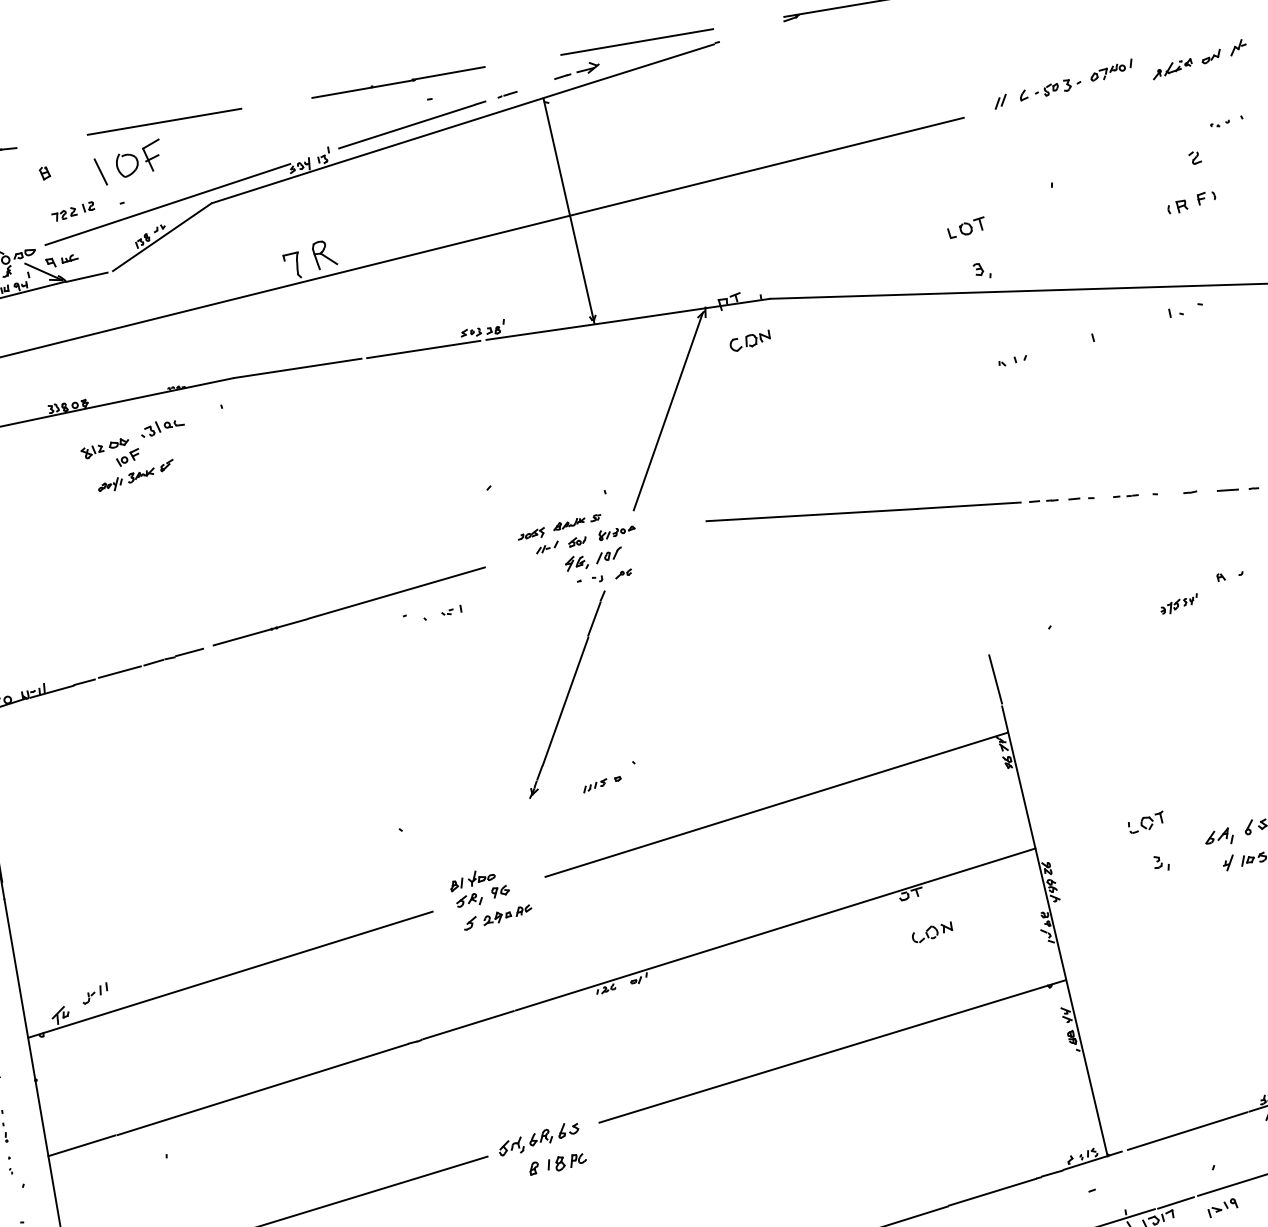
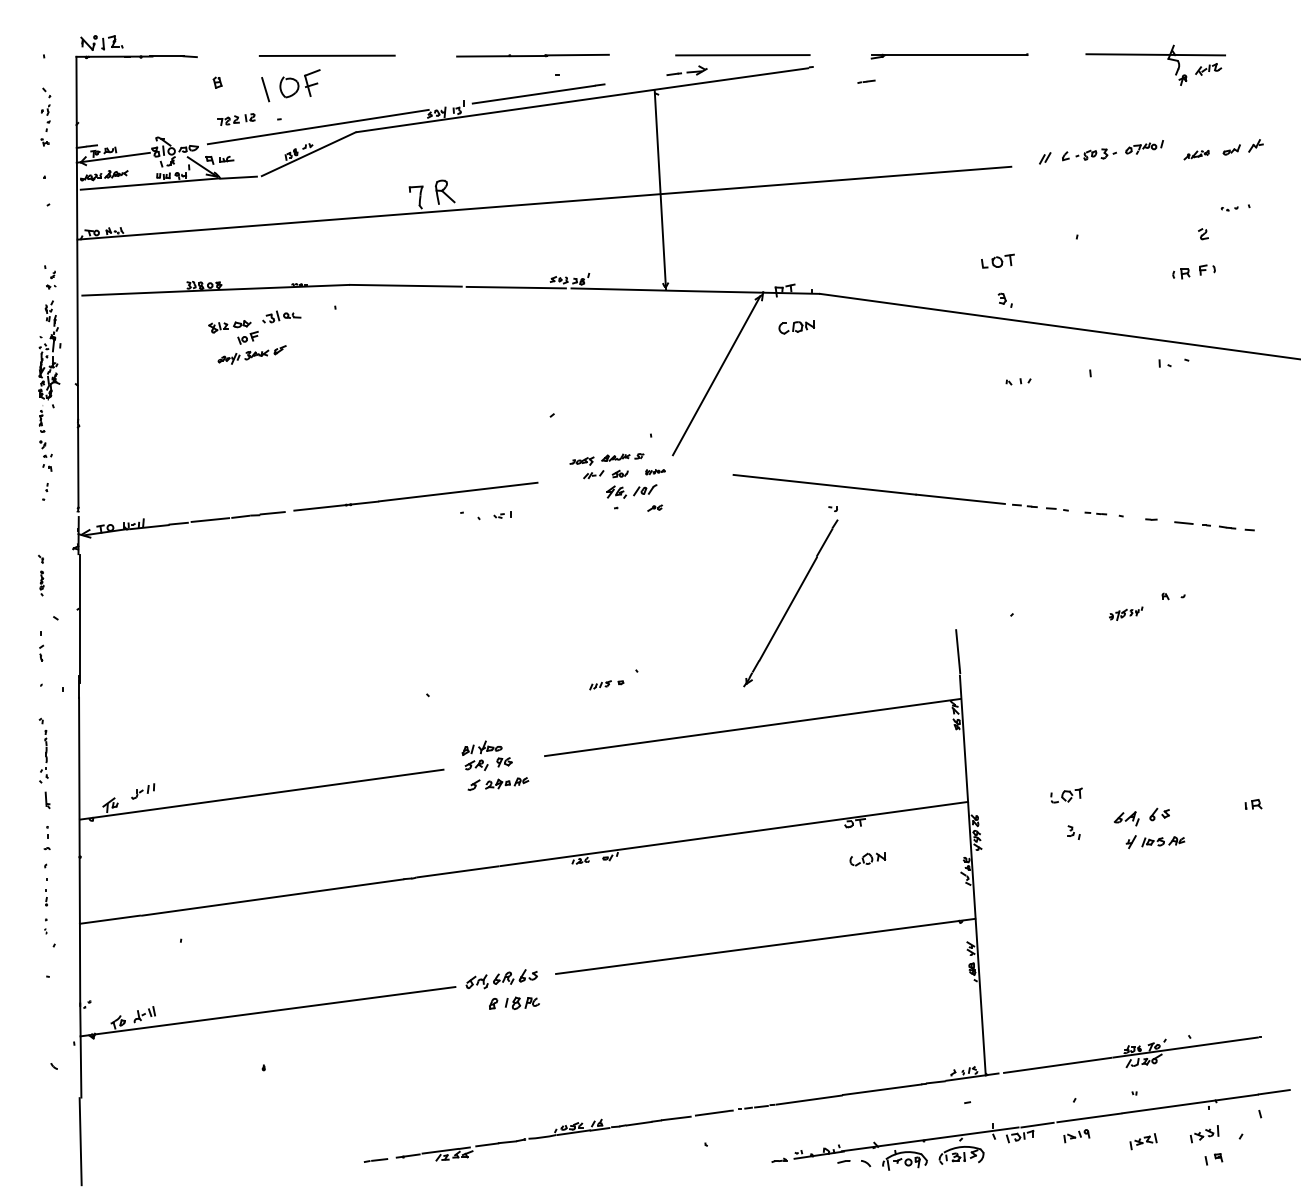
part: (1172, 69) -> (1196, 155), size x0.7
line: (507, 94) -> (866, 81), moved
part: (617, 532) -> (655, 471), size x0.6
part: (565, 686) -> (790, 596), moved

